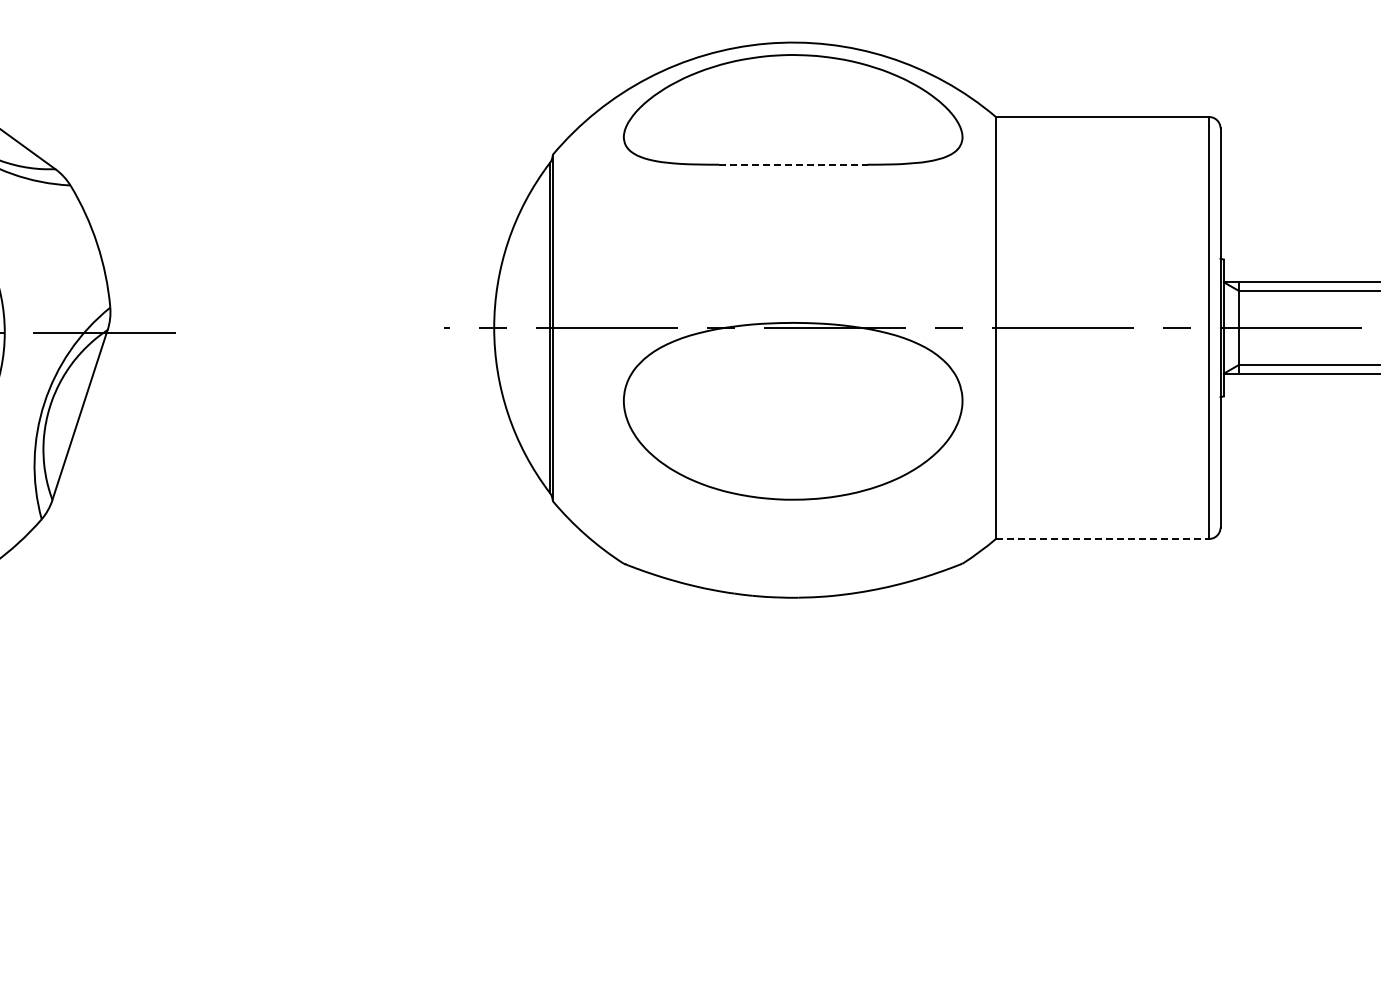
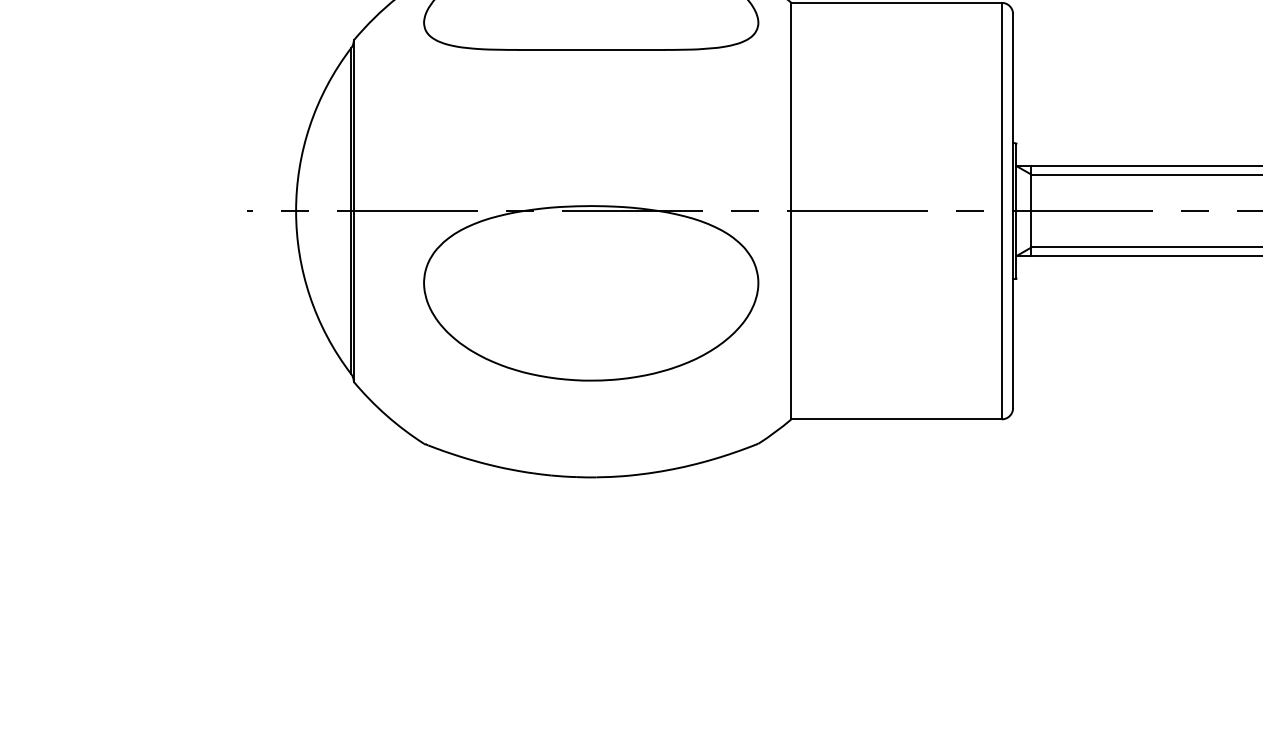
line: (793, 164) -> (591, 49), dashed -> solid
line: (1102, 538) -> (896, 418), dashed -> solid

